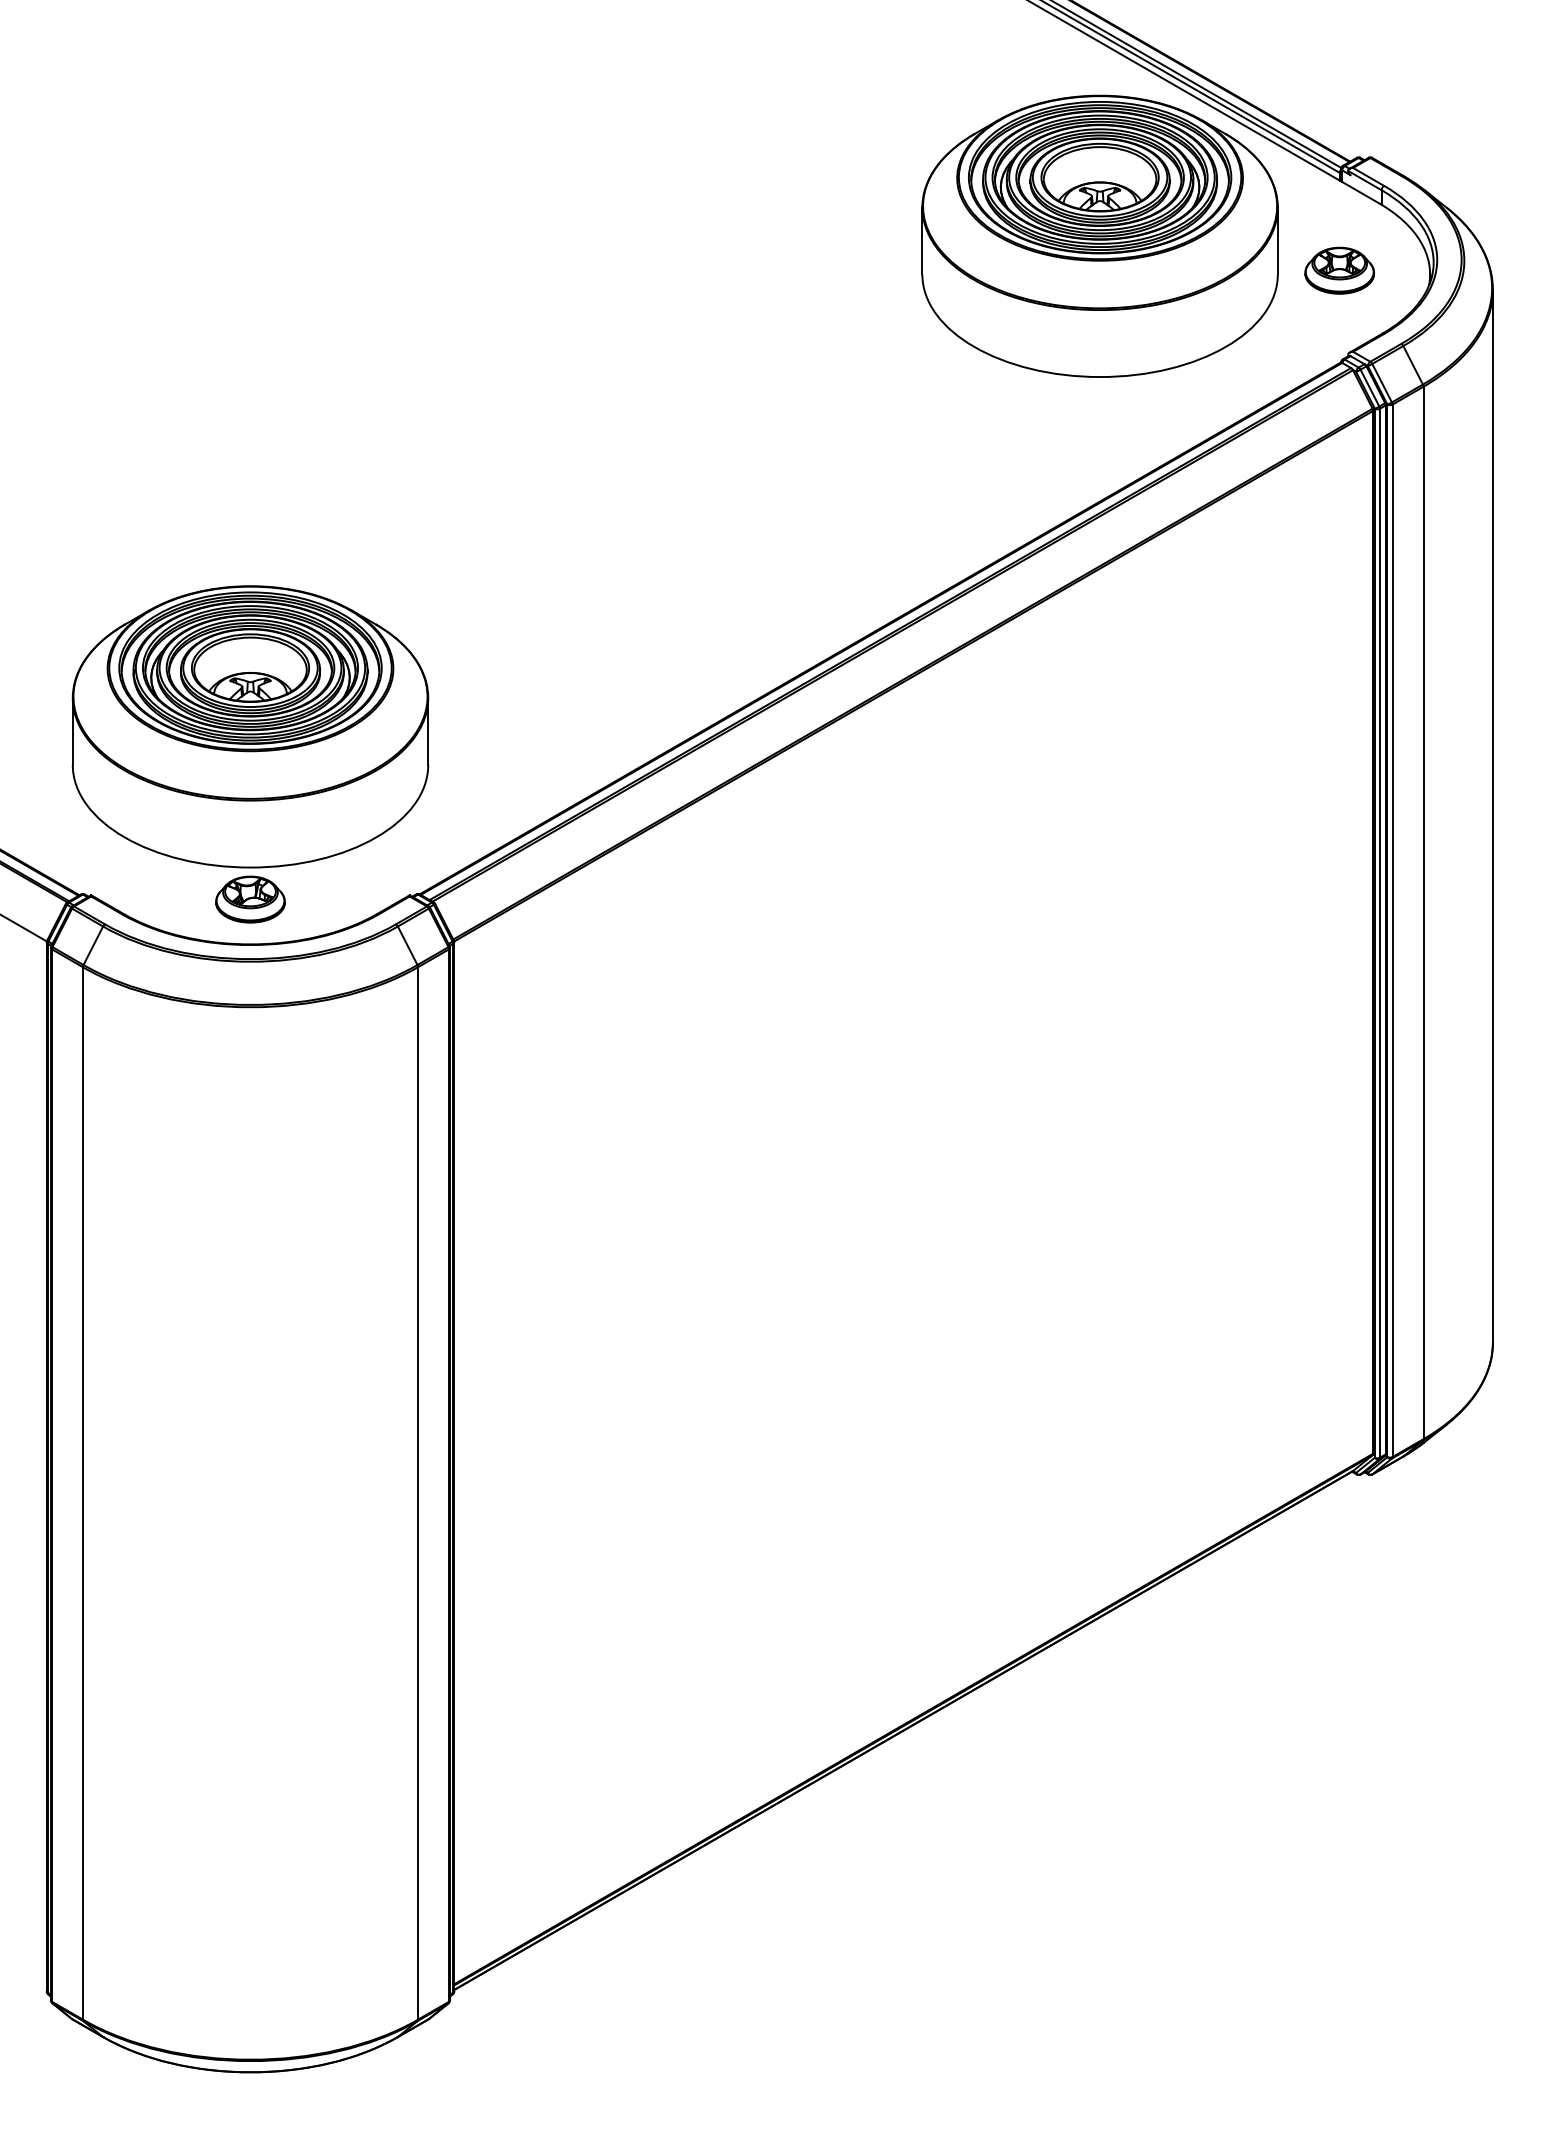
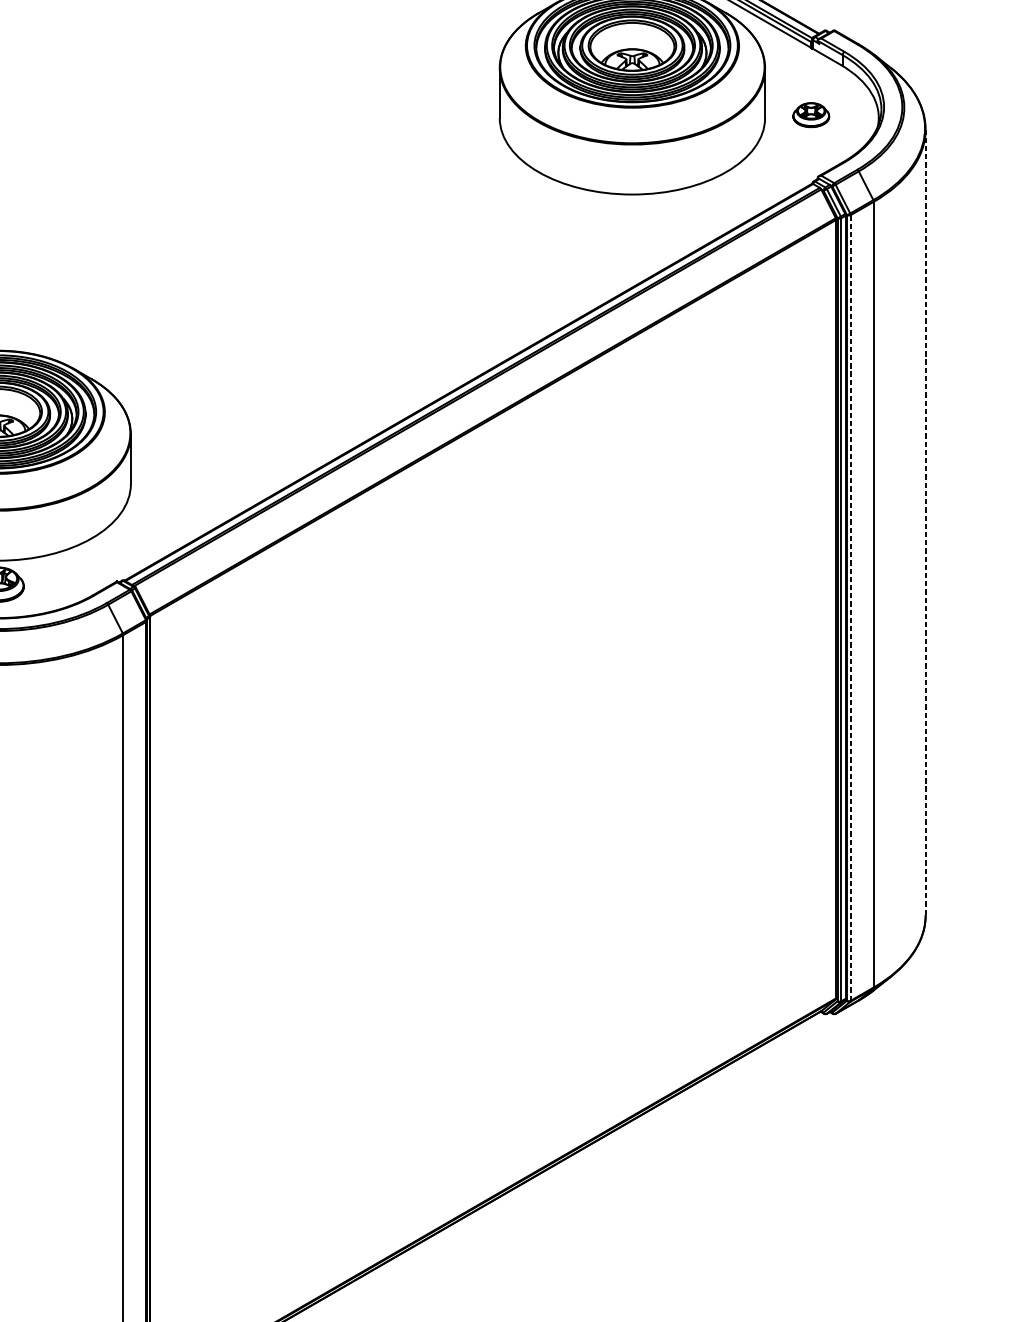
part: (1339, 270) -> (811, 115), size x0.7
line: (1492, 816) -> (925, 522), solid -> dashed
line: (1392, 930) -> (850, 607), solid -> dashed

